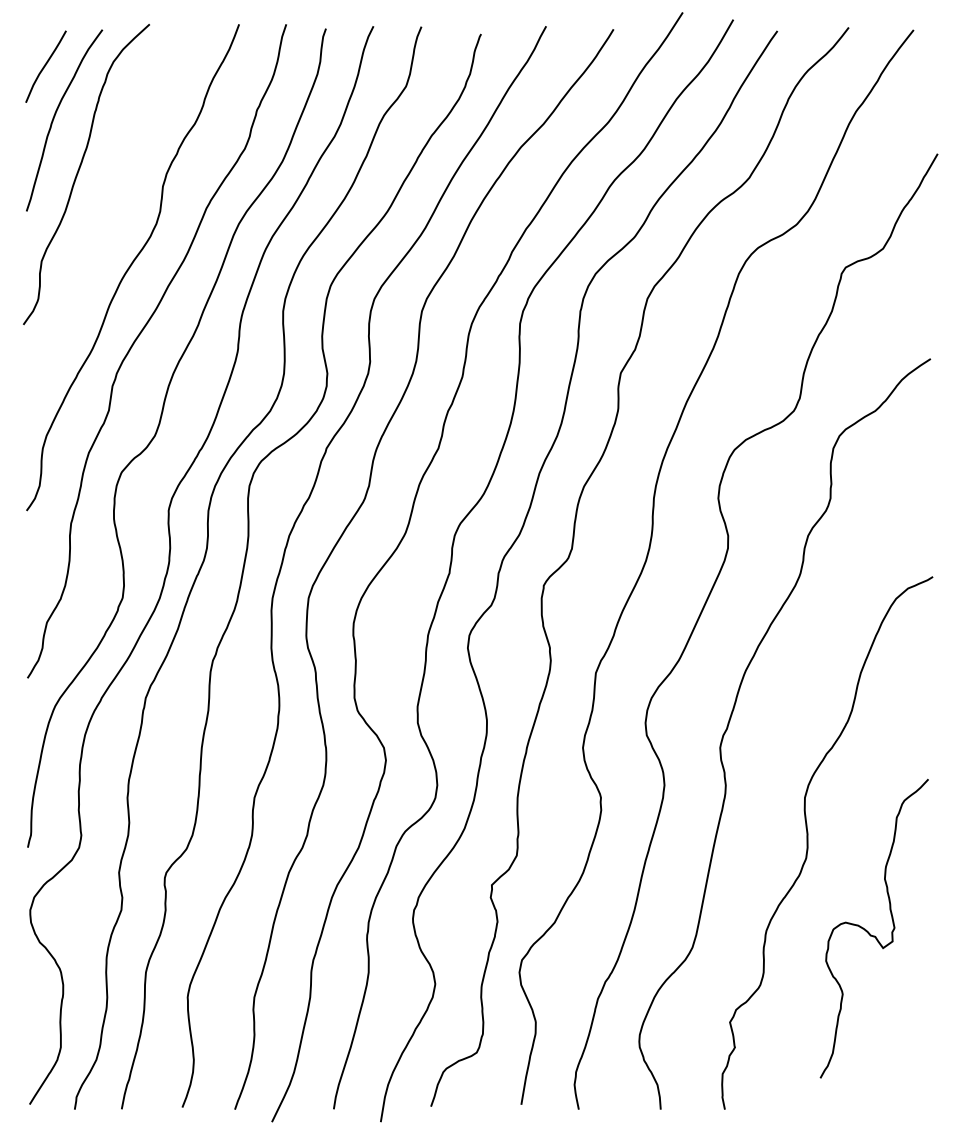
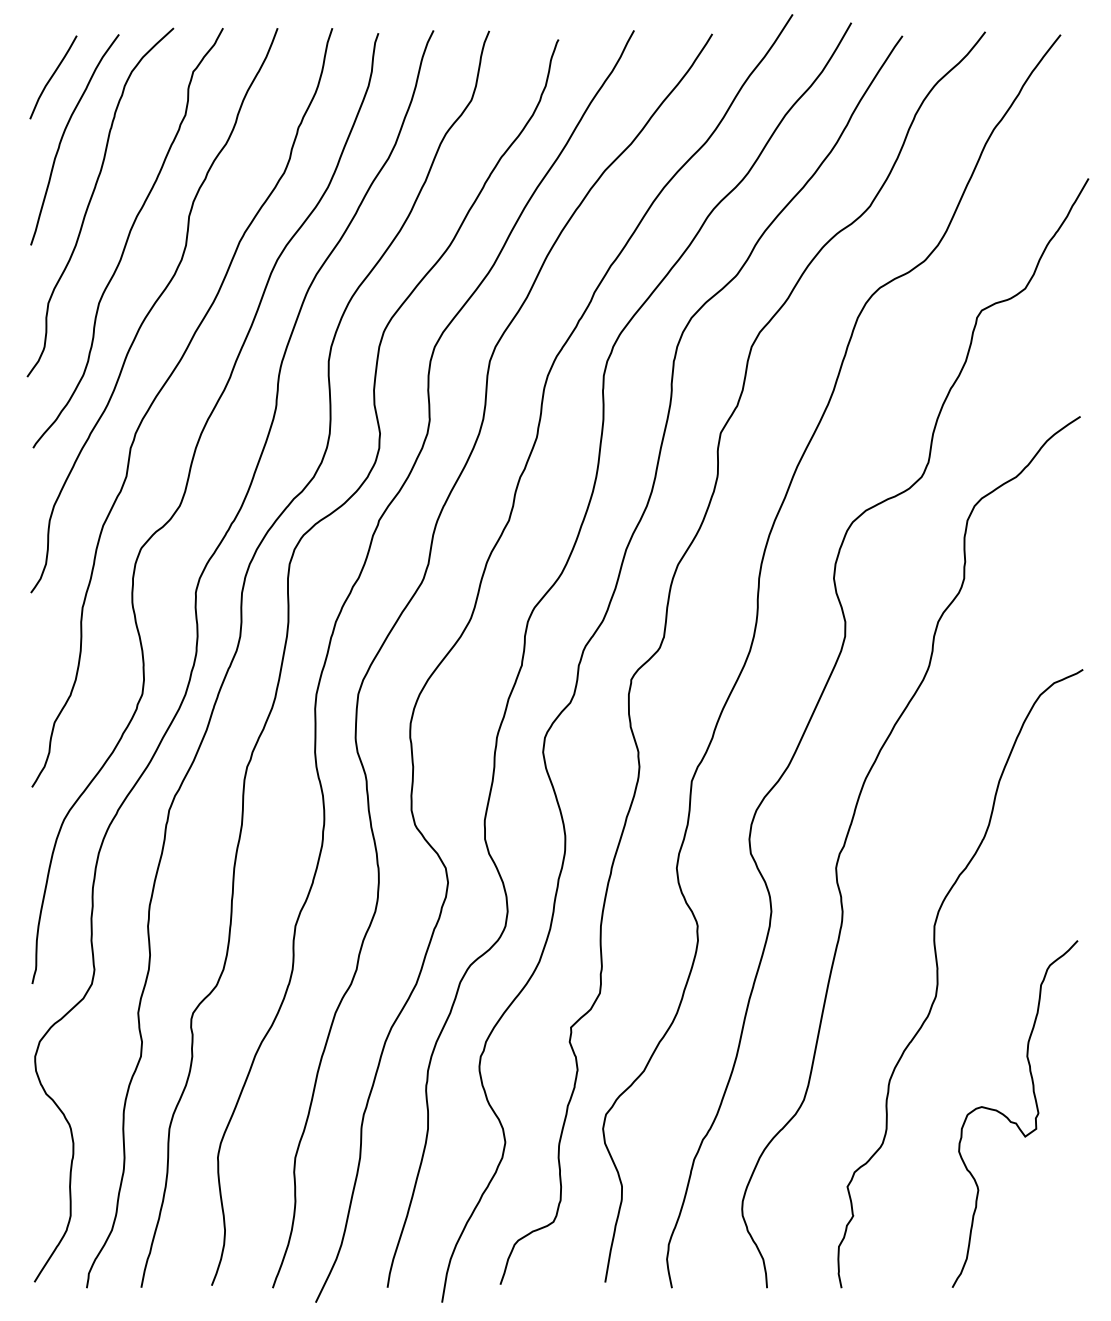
curve: (109, 205) -> (127, 238), added
curve: (869, 932) -> (1009, 1118), moved

